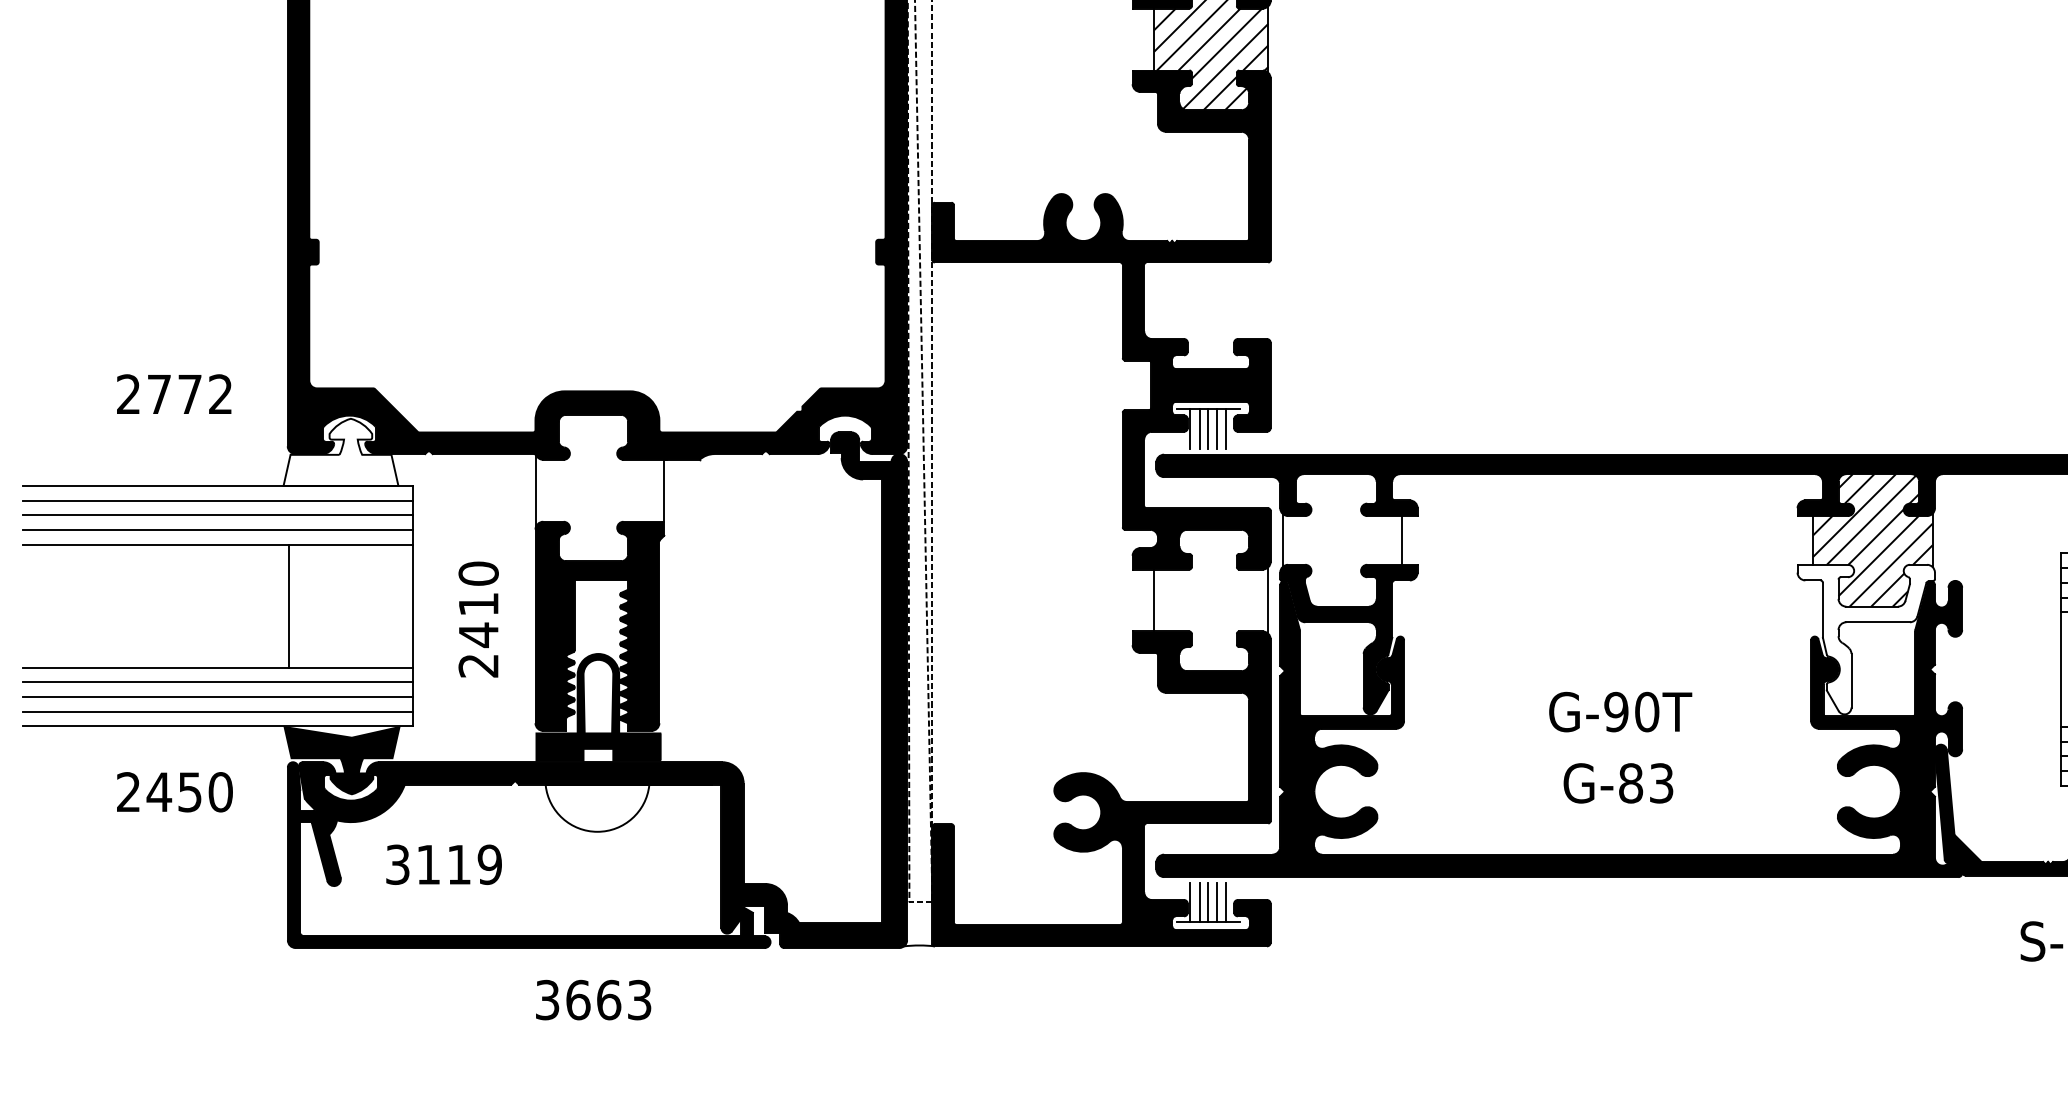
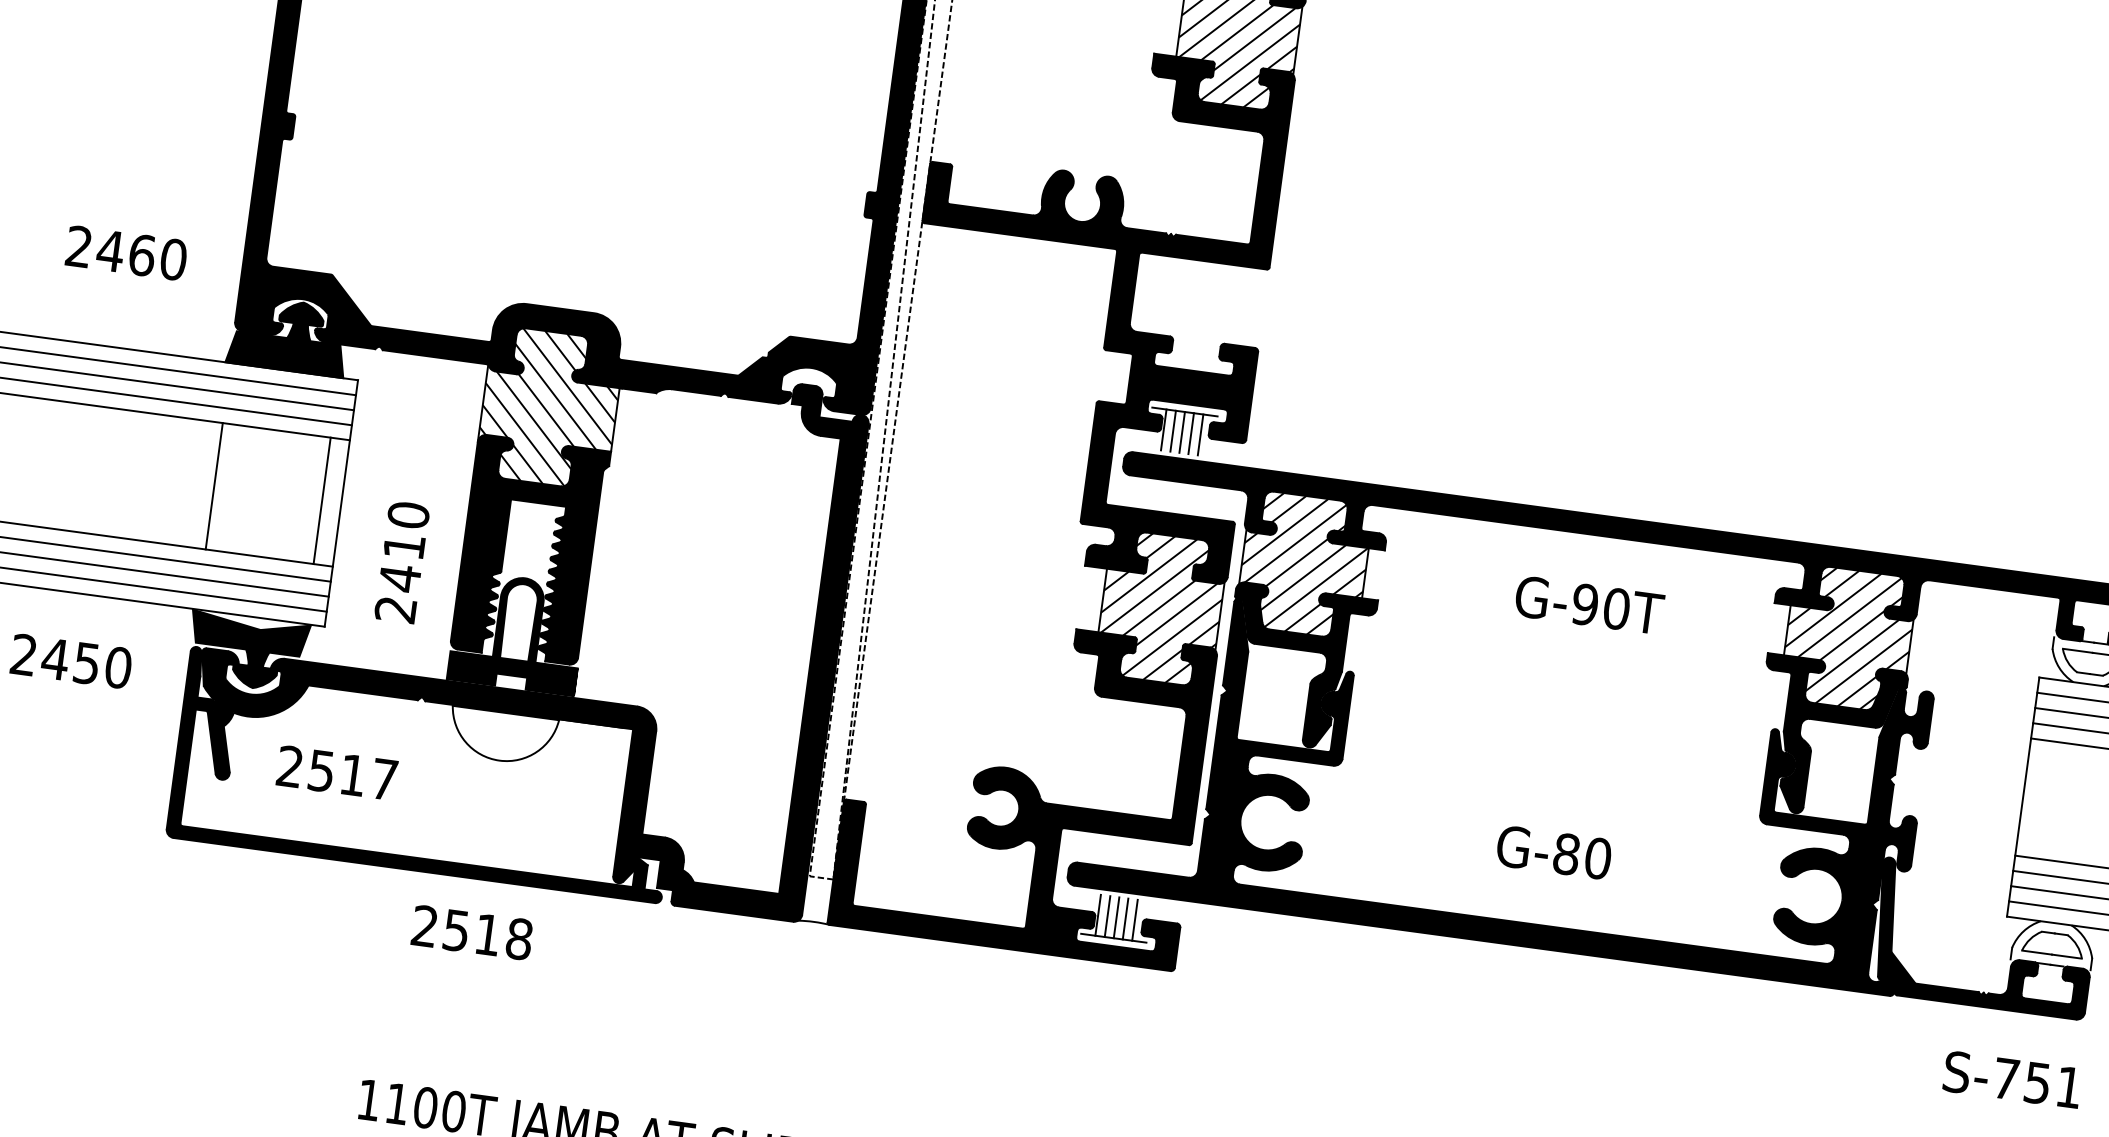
text: (189, 394) -> (141, 255), 2772 -> 2460
fill: (340, 452) -> (288, 335), added
hatch: (599, 487) -> (549, 407), added
hatch: (1342, 540) -> (1304, 565), added
hatch: (1211, 600) -> (1161, 608), added
line: (394, 605) -> (322, 500), added
text: (478, 619) -> (402, 562), moved
fill: (1865, 639) -> (1827, 739), added
text: (1620, 711) -> (1589, 604), moved
text: (1661, 783) -> (1597, 858), G-83 -> G-80
text: (443, 864) -> (336, 772), 3119 -> 2517
text: (593, 999) -> (472, 932), 3663 -> 2518

